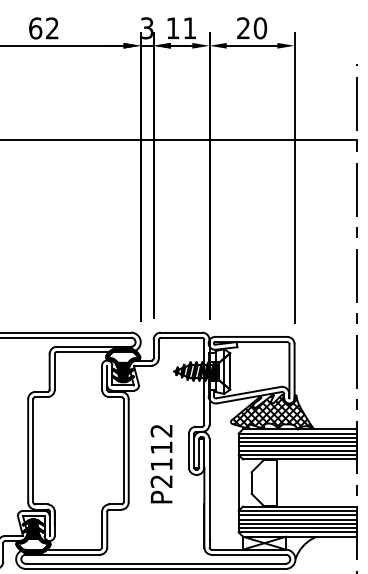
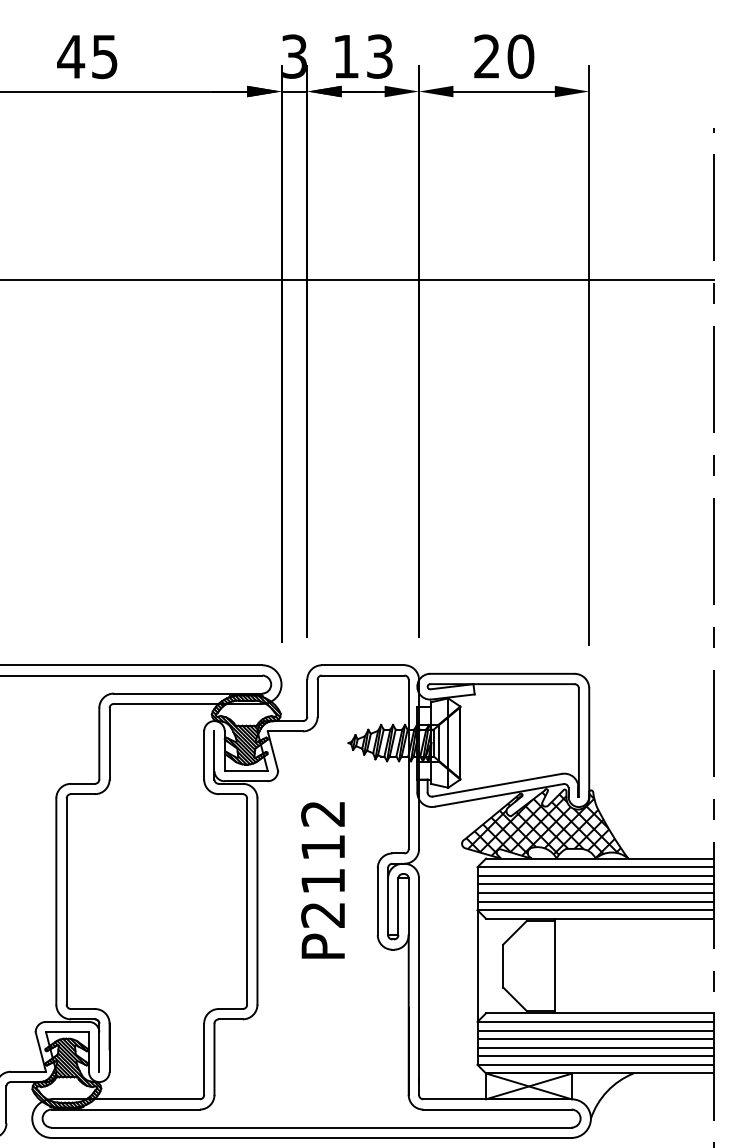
text: (43, 28) -> (86, 56), 62 -> 45
text: (189, 28) -> (379, 56), 11 -> 13
text: (161, 464) -> (322, 881), moved

